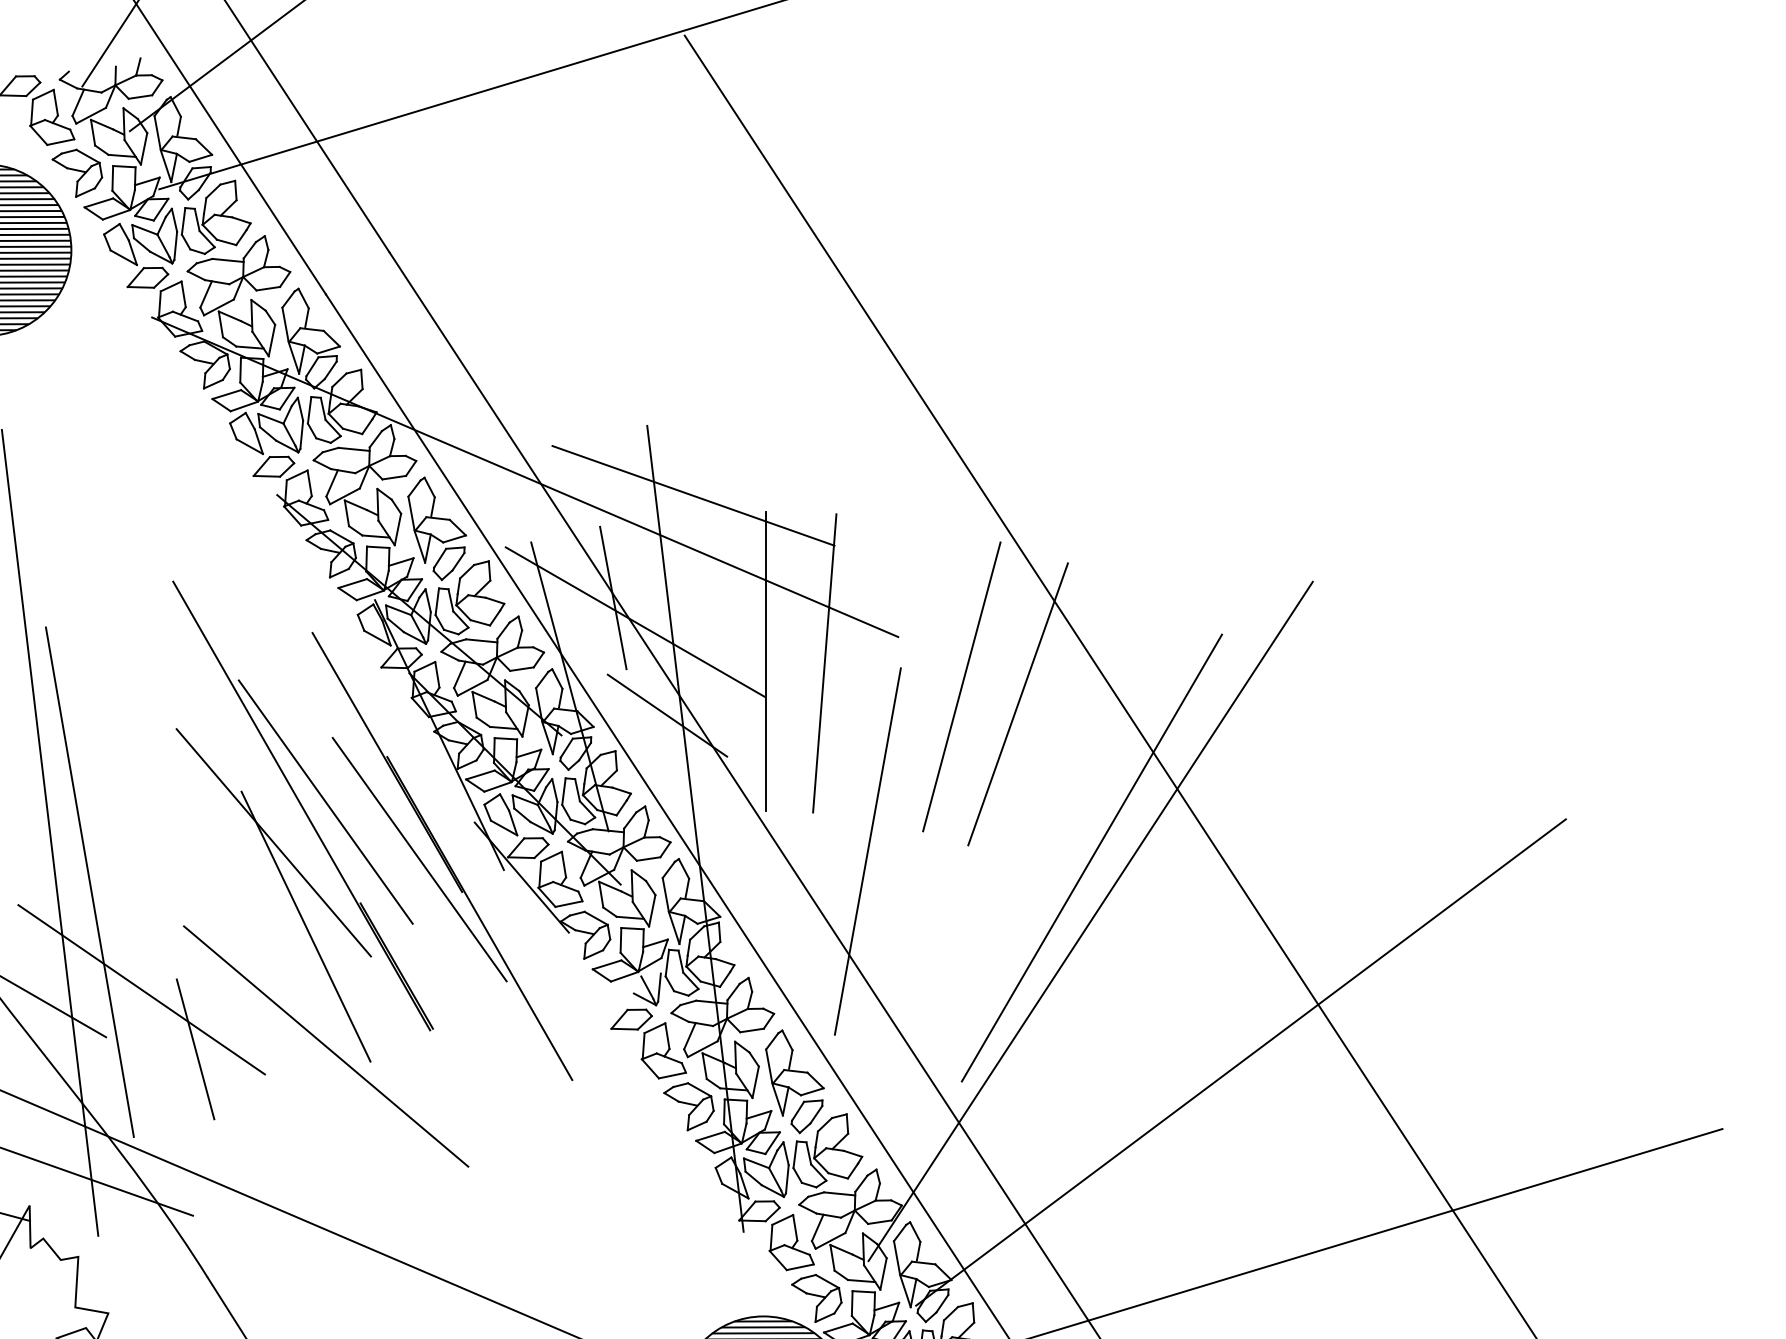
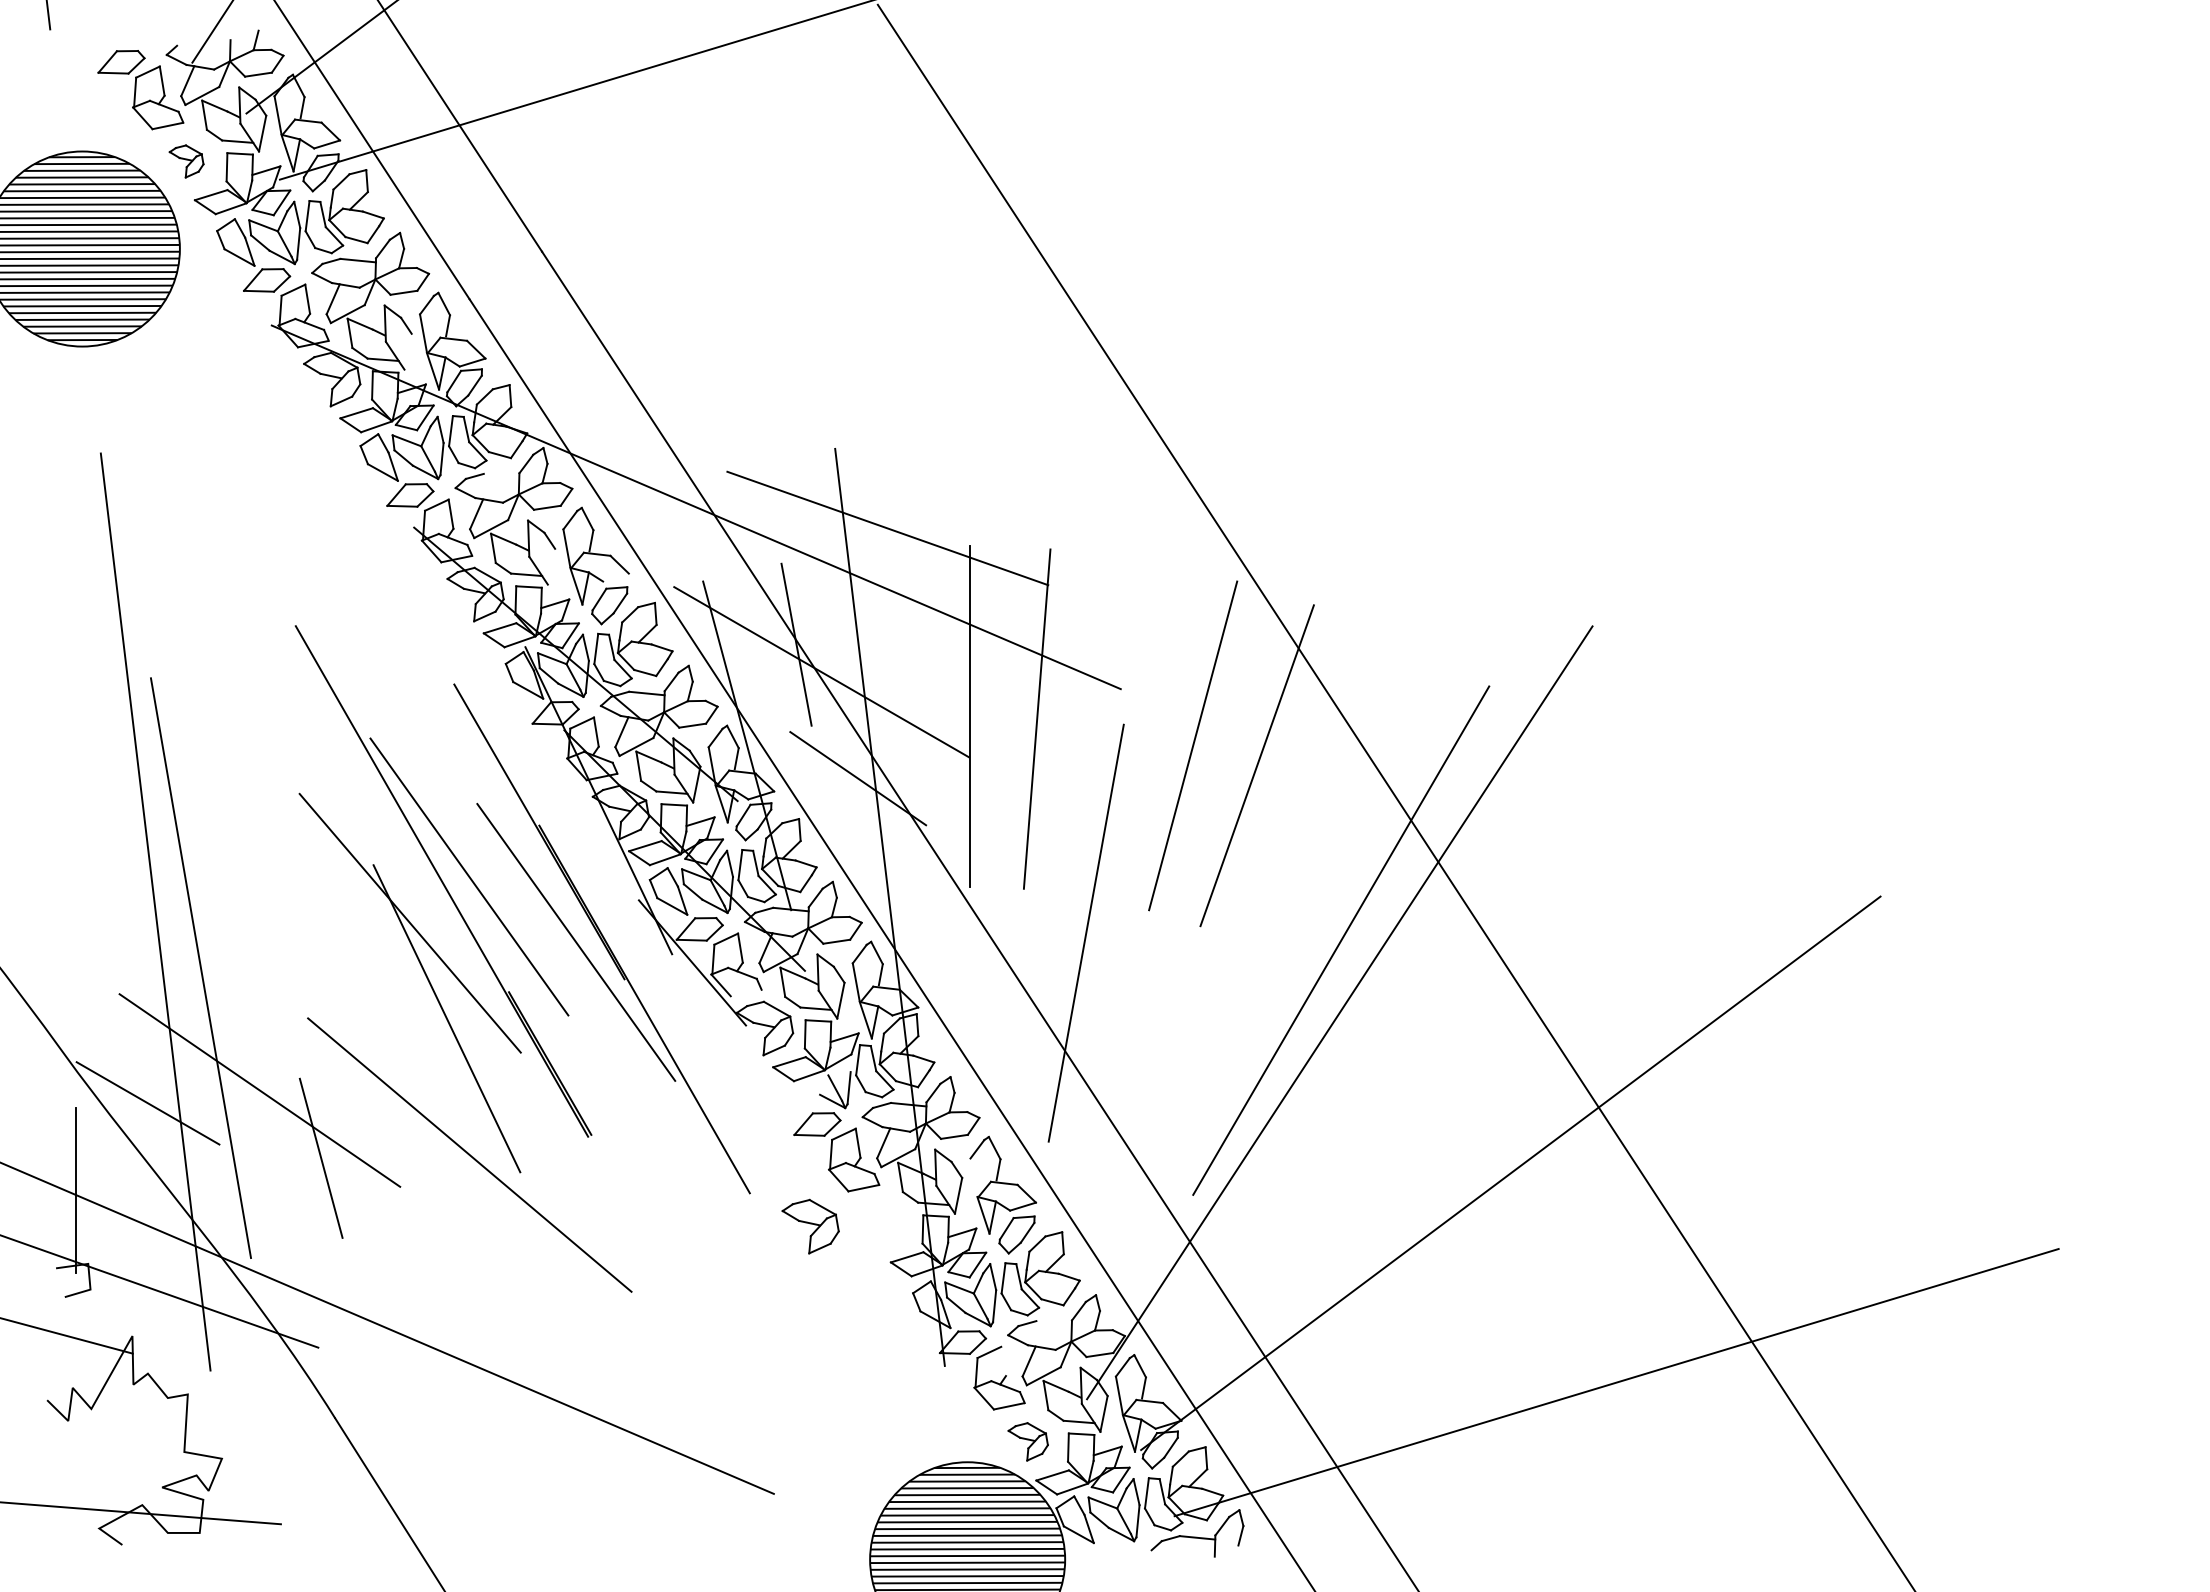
part: (77, 173) -> (186, 161), size x0.6
line: (271, 340) -> (407, 351), removed
line: (354, 449) -> (501, 475), removed
line: (397, 529) -> (551, 566), removed
line: (454, 538) -> (615, 577), removed
line: (568, 903) -> (745, 992), removed
line: (768, 1065) -> (973, 1176), removed
part: (688, 1106) -> (810, 1226), moved
line: (839, 1193) -> (1053, 1322), removed
line: (795, 1227) -> (1003, 1361), removed
part: (817, 1298) -> (1028, 1441), size x0.7

